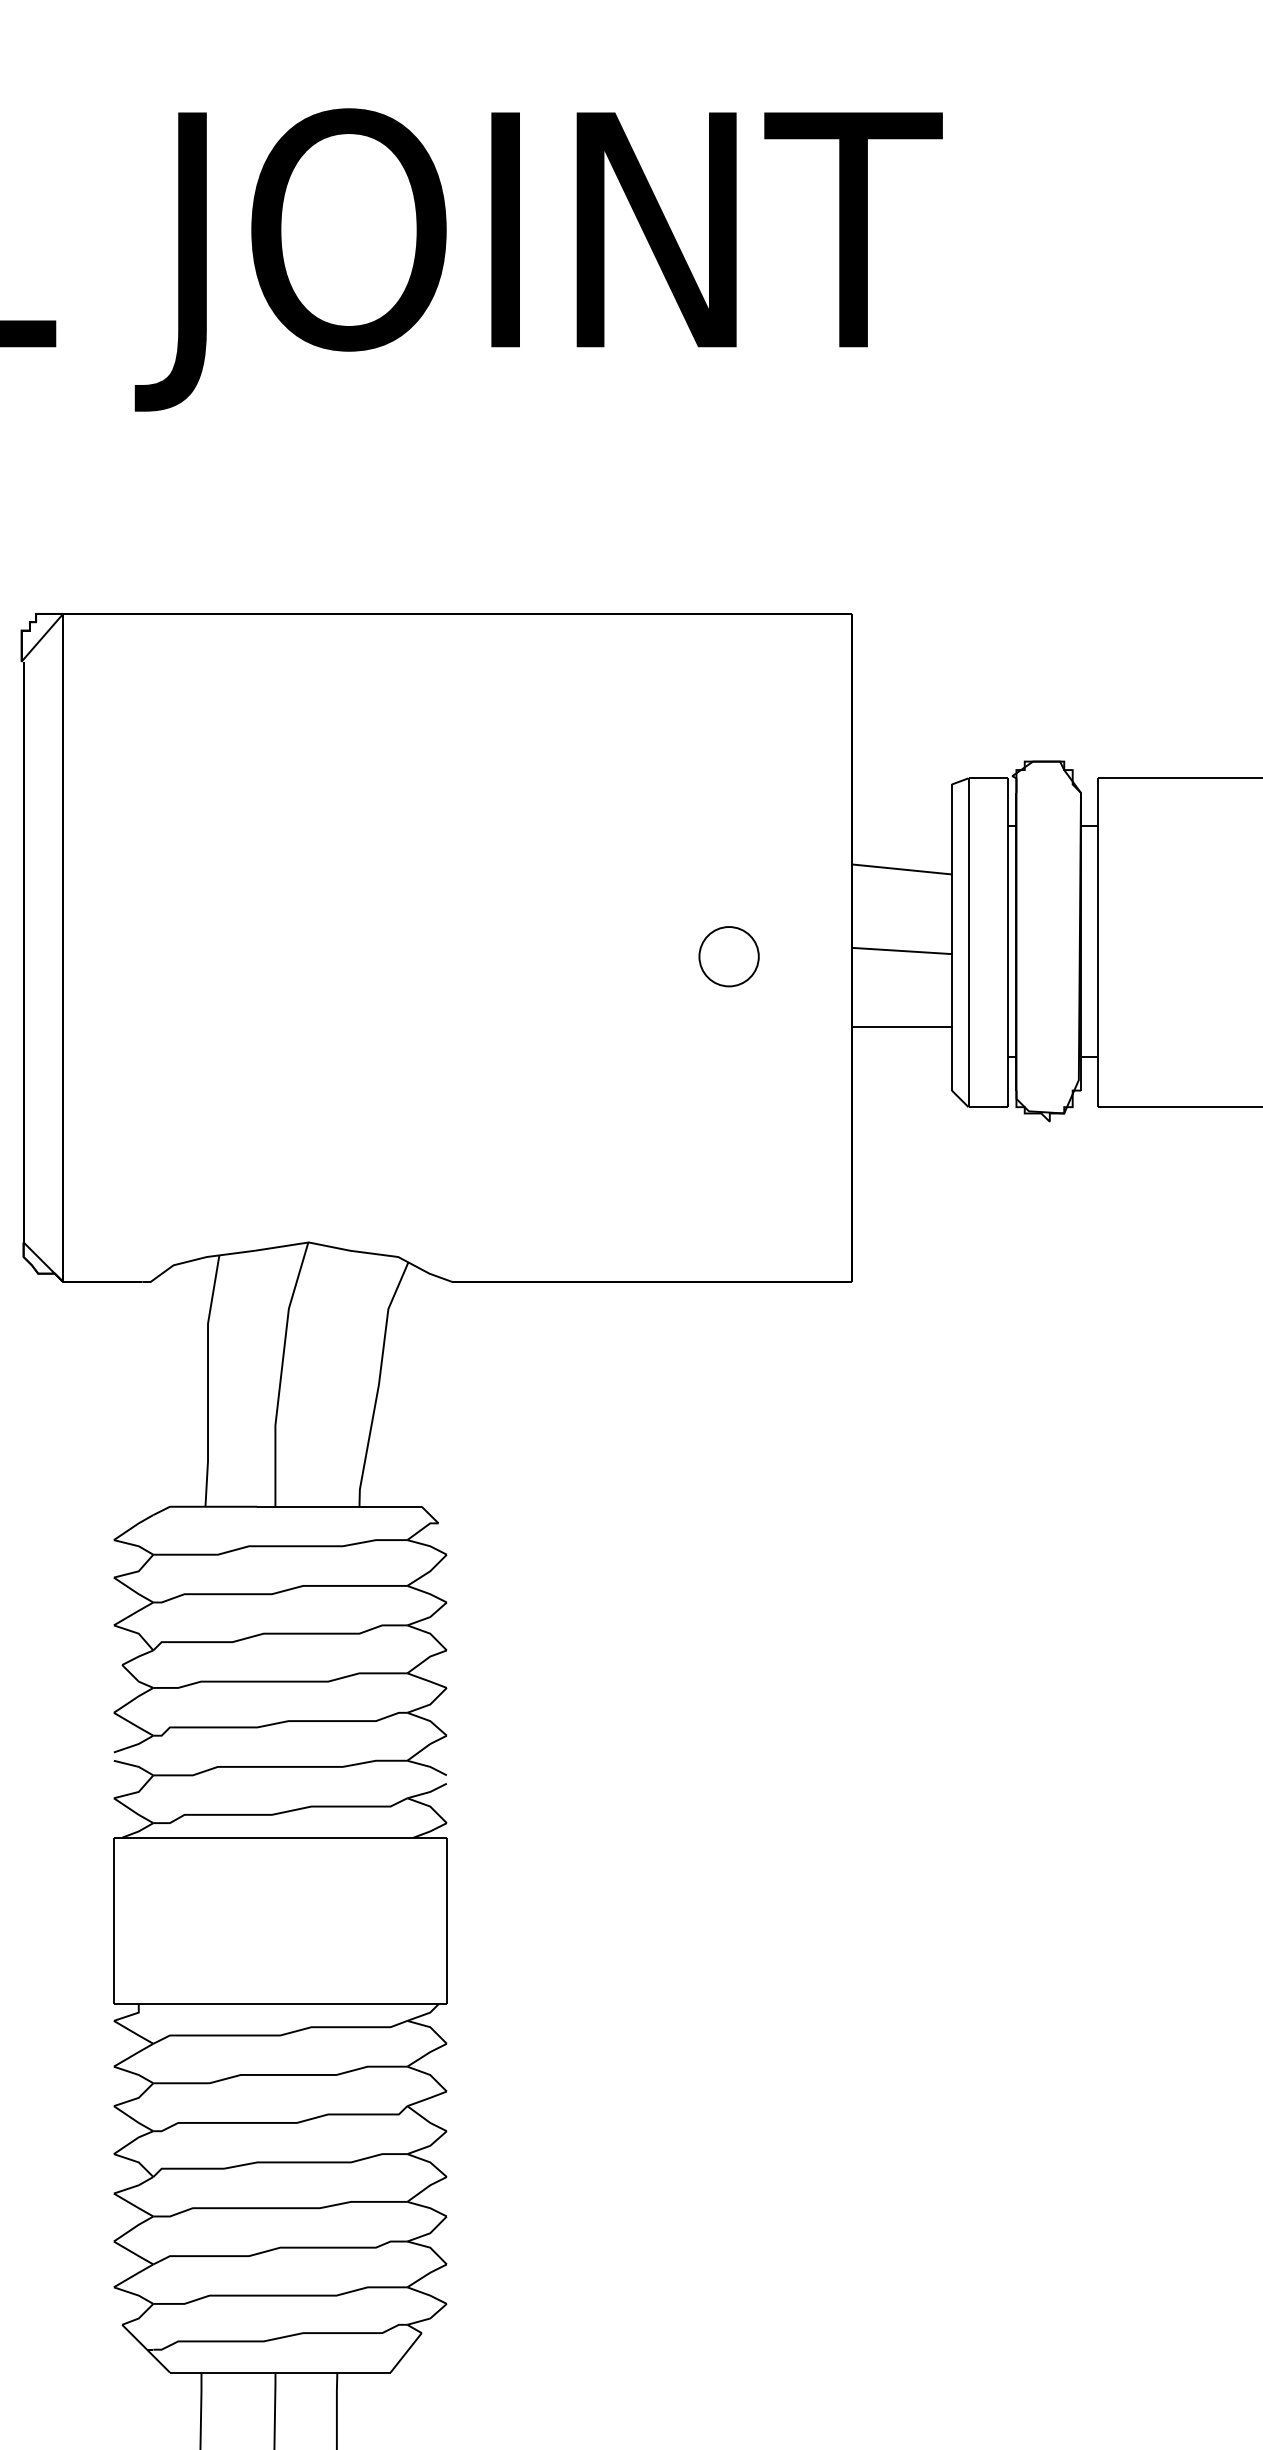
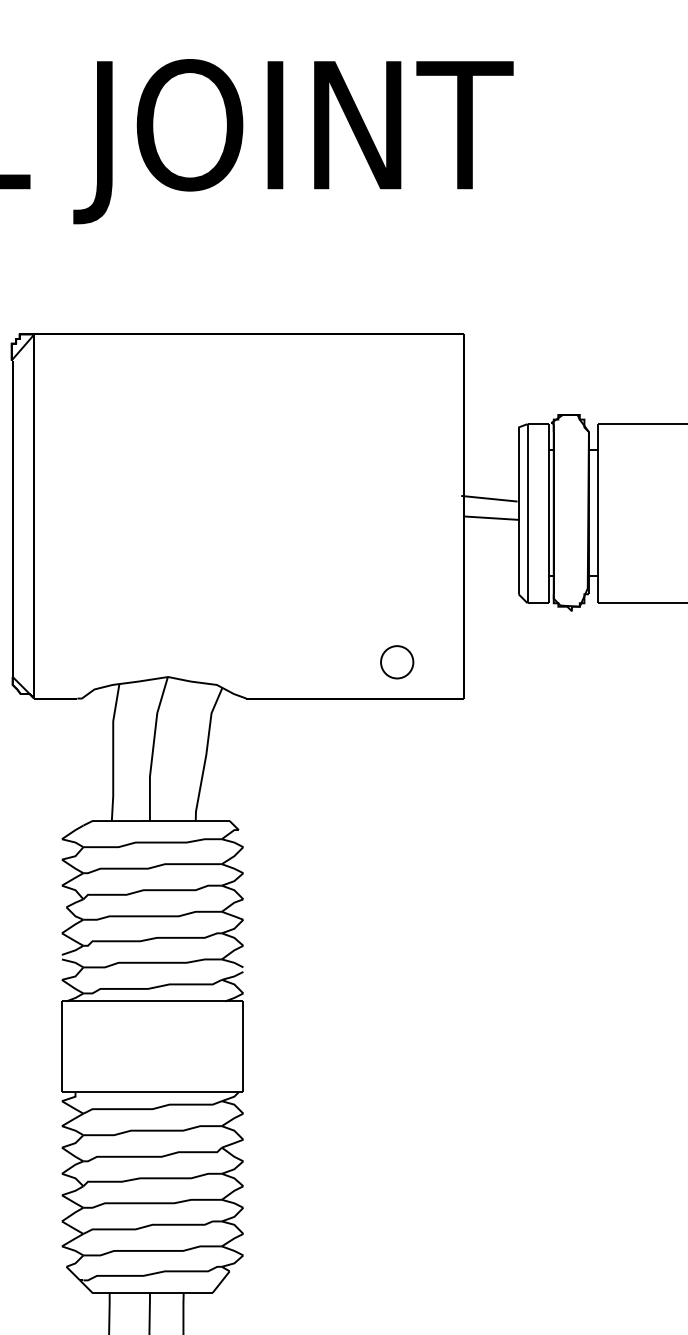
line: (902, 868) -> (489, 498), moved
circle: (729, 957) -> (397, 662), moved
line: (902, 1026) -> (491, 559), removed

